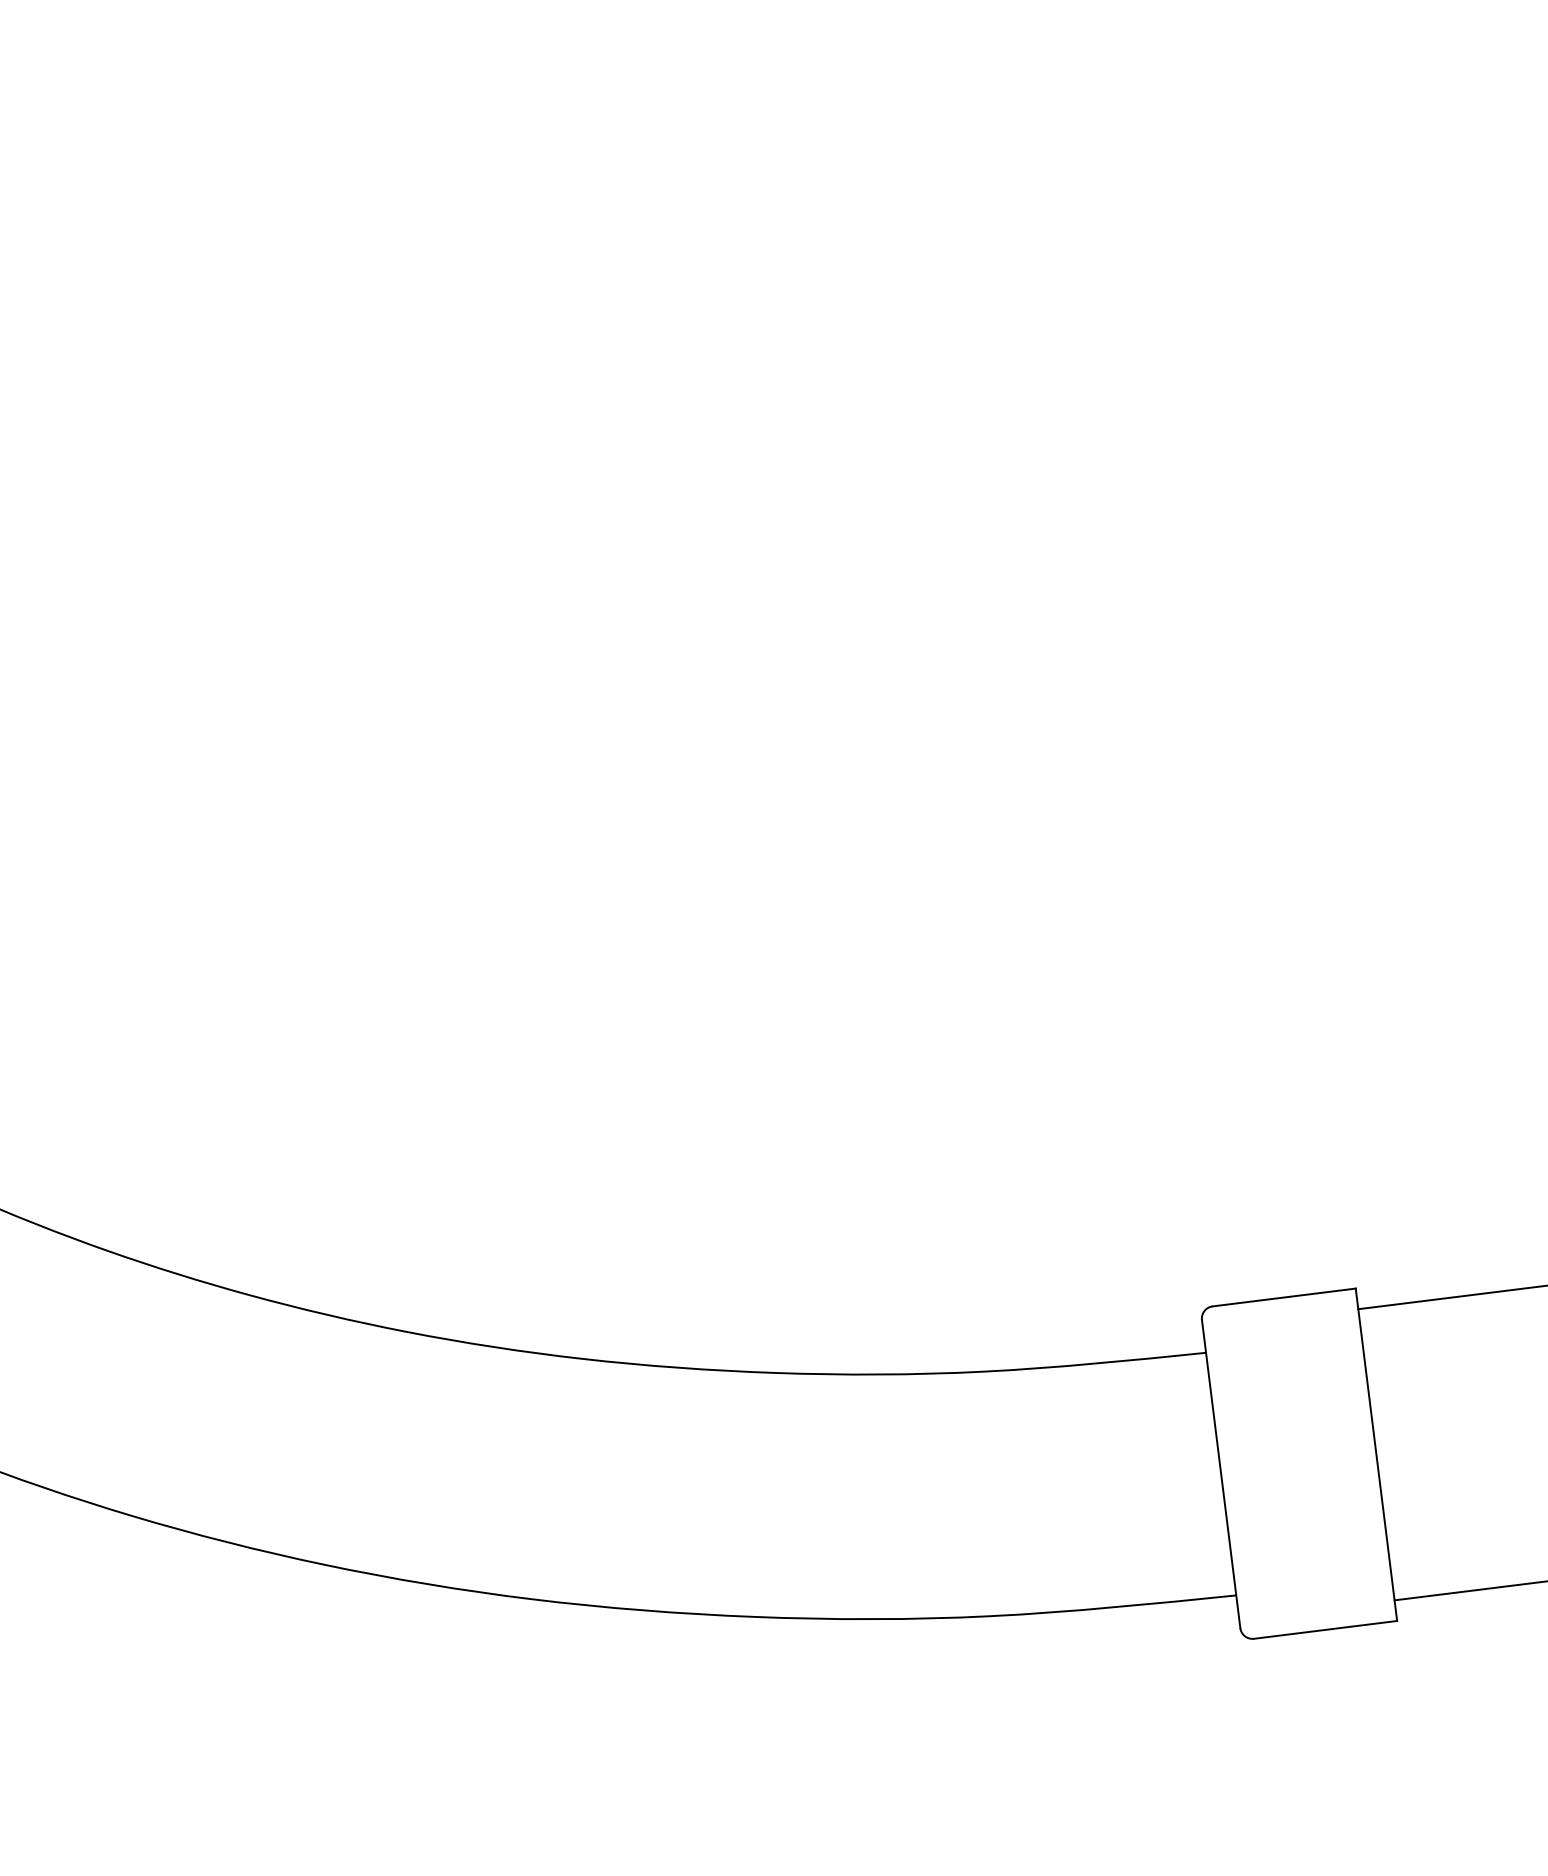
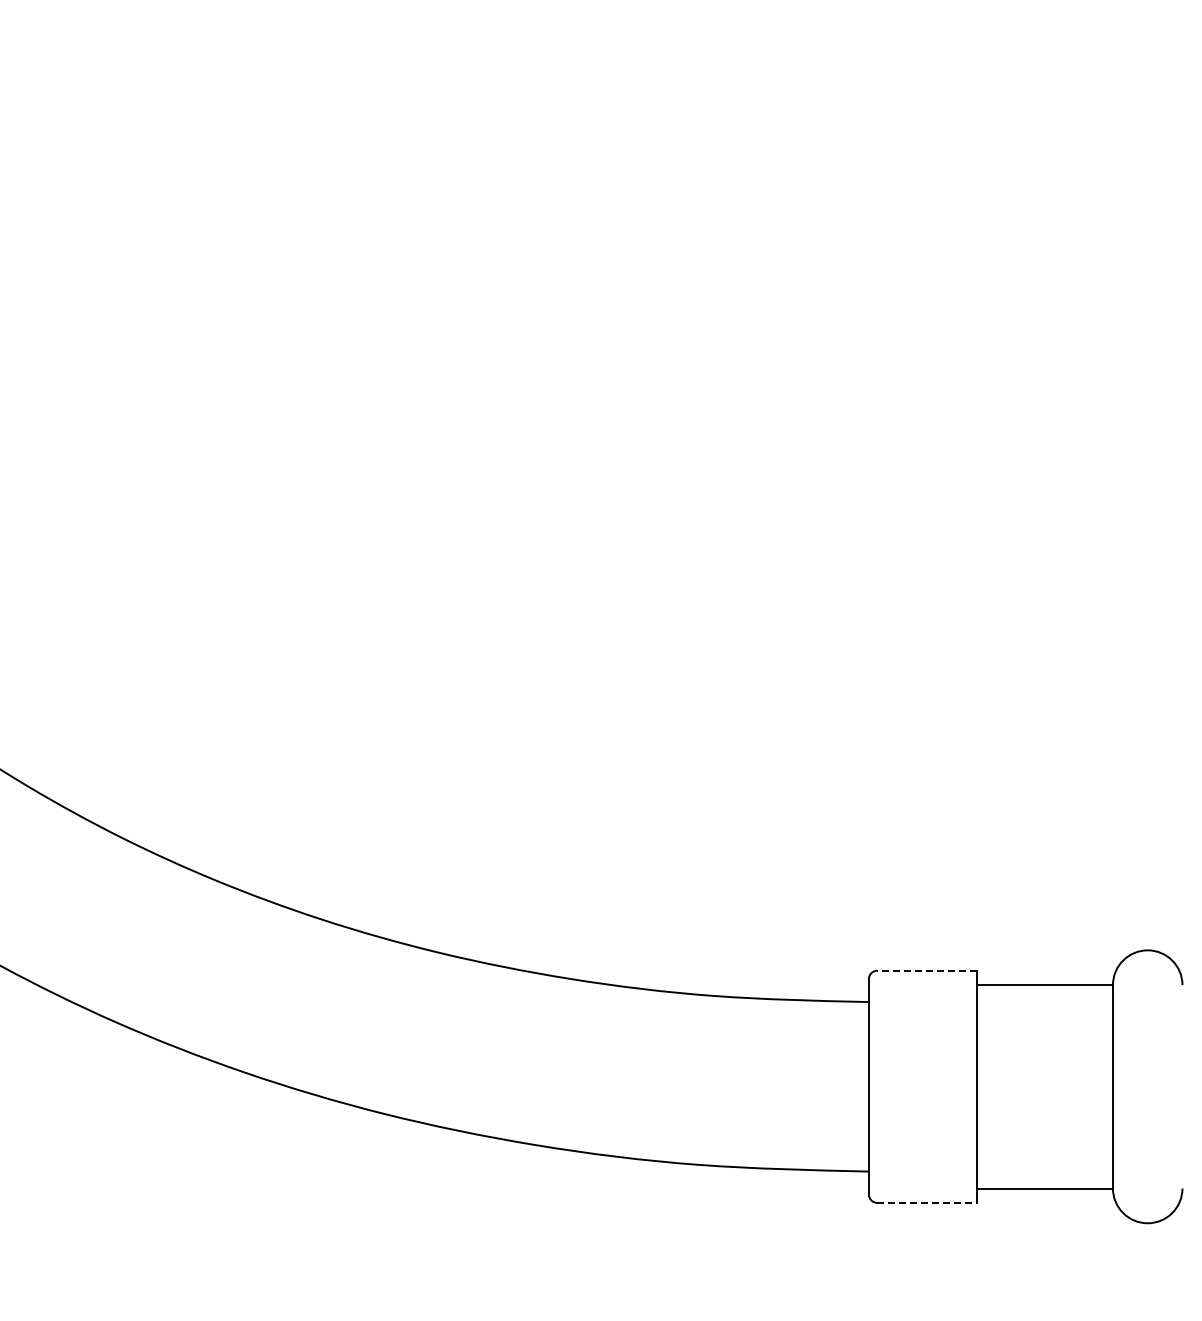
line: (1282, 1297) -> (926, 970), solid -> dashed
line: (1325, 1629) -> (927, 1202), solid -> dashed

